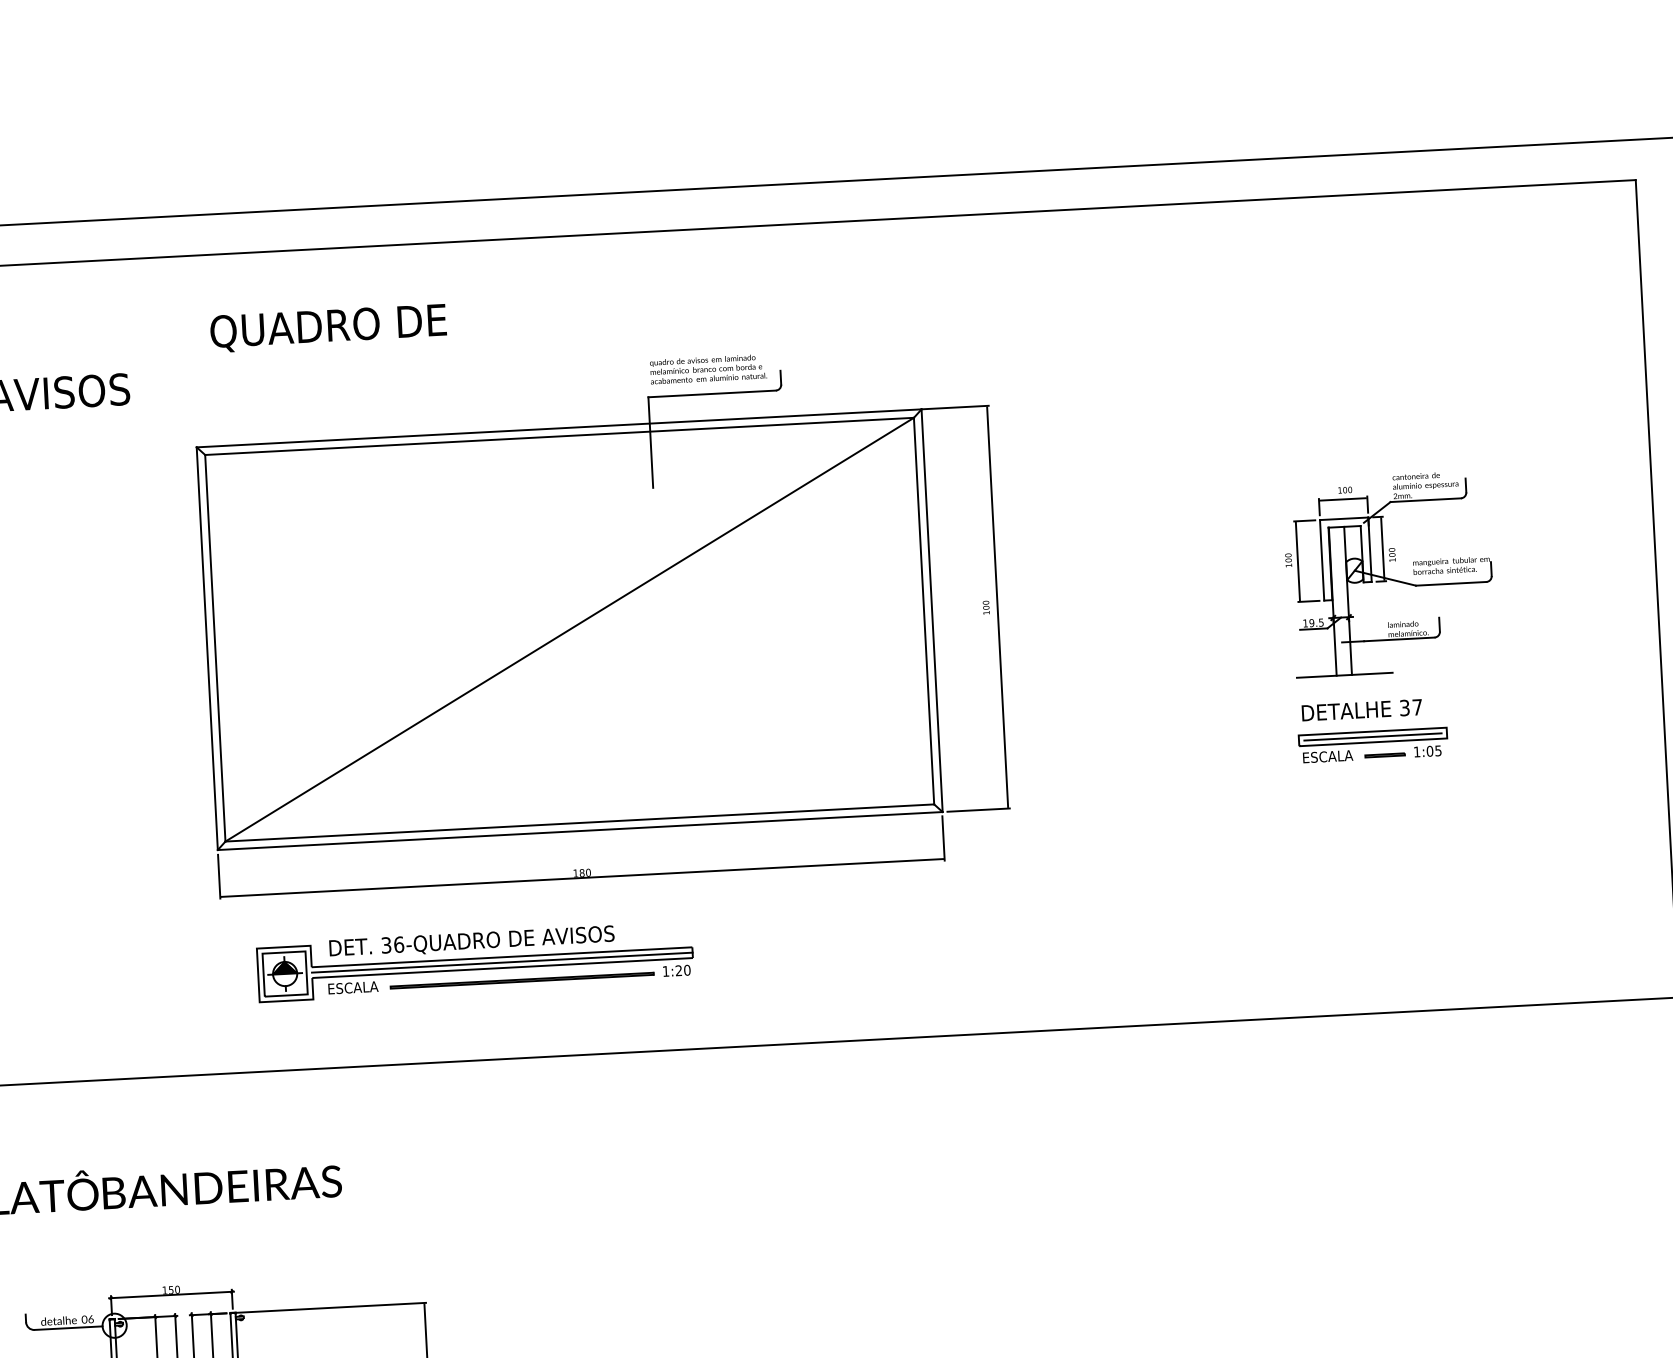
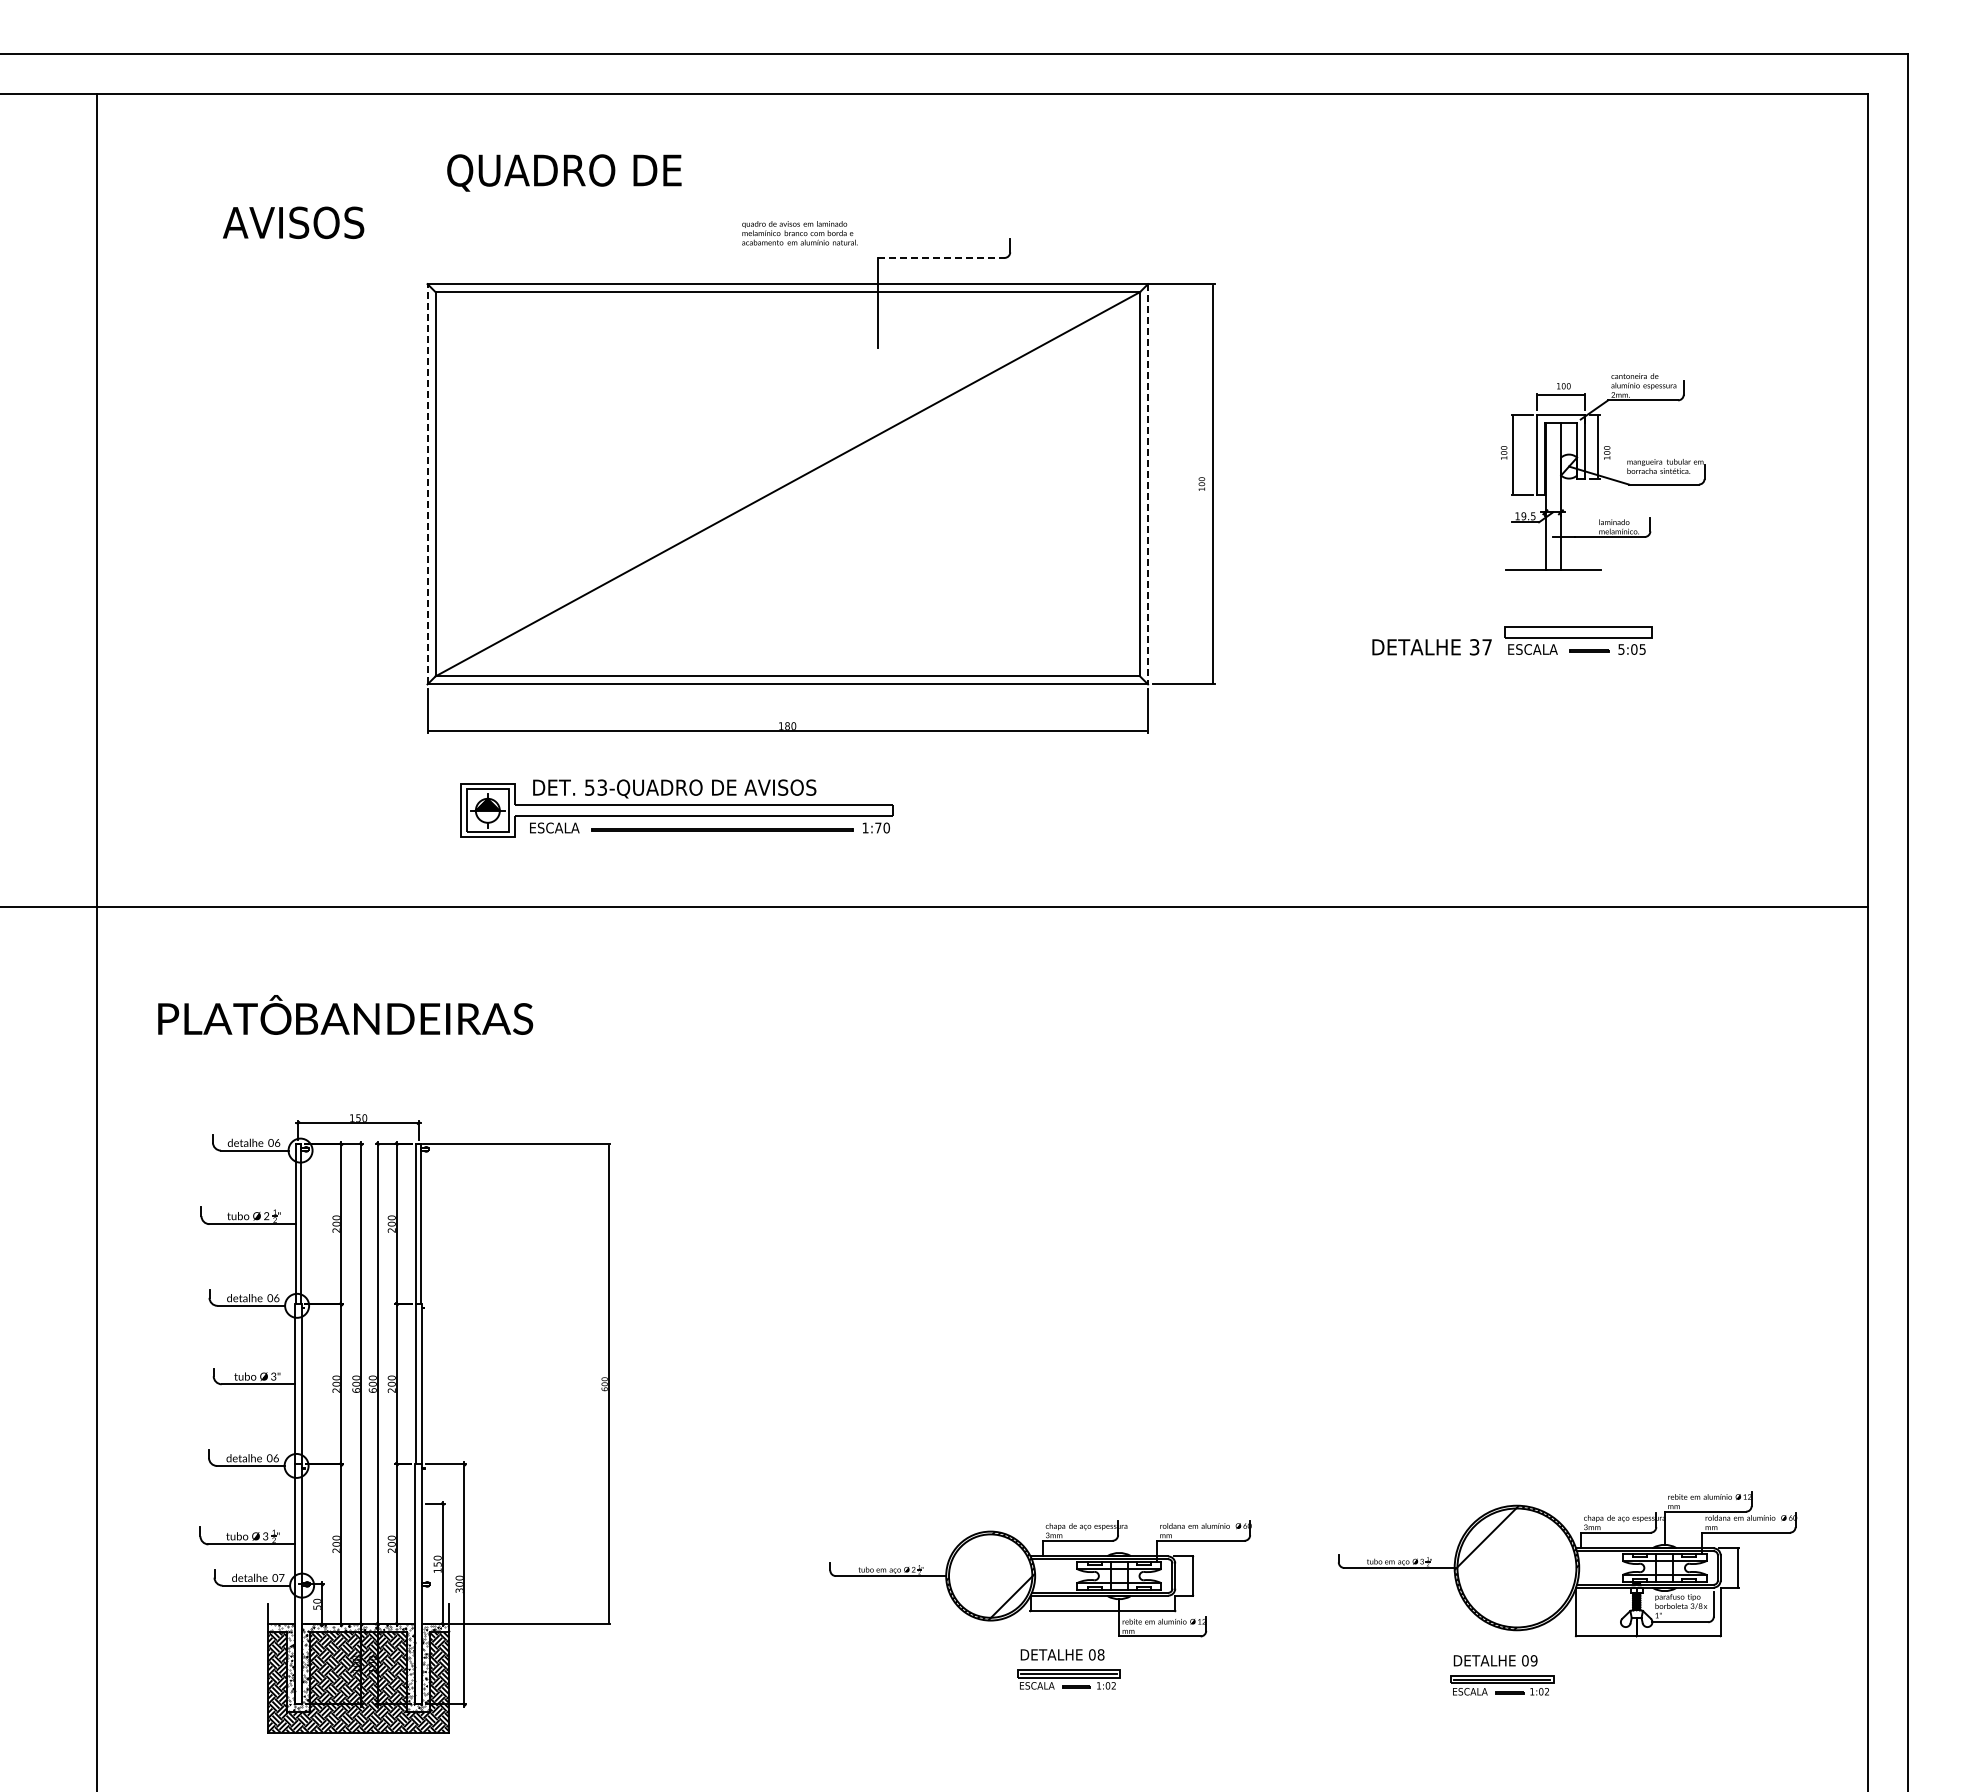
text: (708, 369) -> (799, 233), moved
line: (712, 393) -> (941, 257), solid -> dashed
line: (932, 610) -> (1148, 484), solid -> dashed
line: (207, 647) -> (427, 483), solid -> dashed
text: (1361, 710) -> (1431, 647), moved
line: (1372, 737) -> (1578, 632), removed
text: (1417, 751) -> (1621, 649), 1:05 -> 5:05
text: (393, 944) -> (596, 787), 36-QUADRO -> 53-QUADRO
line: (502, 962) -> (703, 810), removed
text: (679, 970) -> (878, 827), 1:20 -> 1:70

